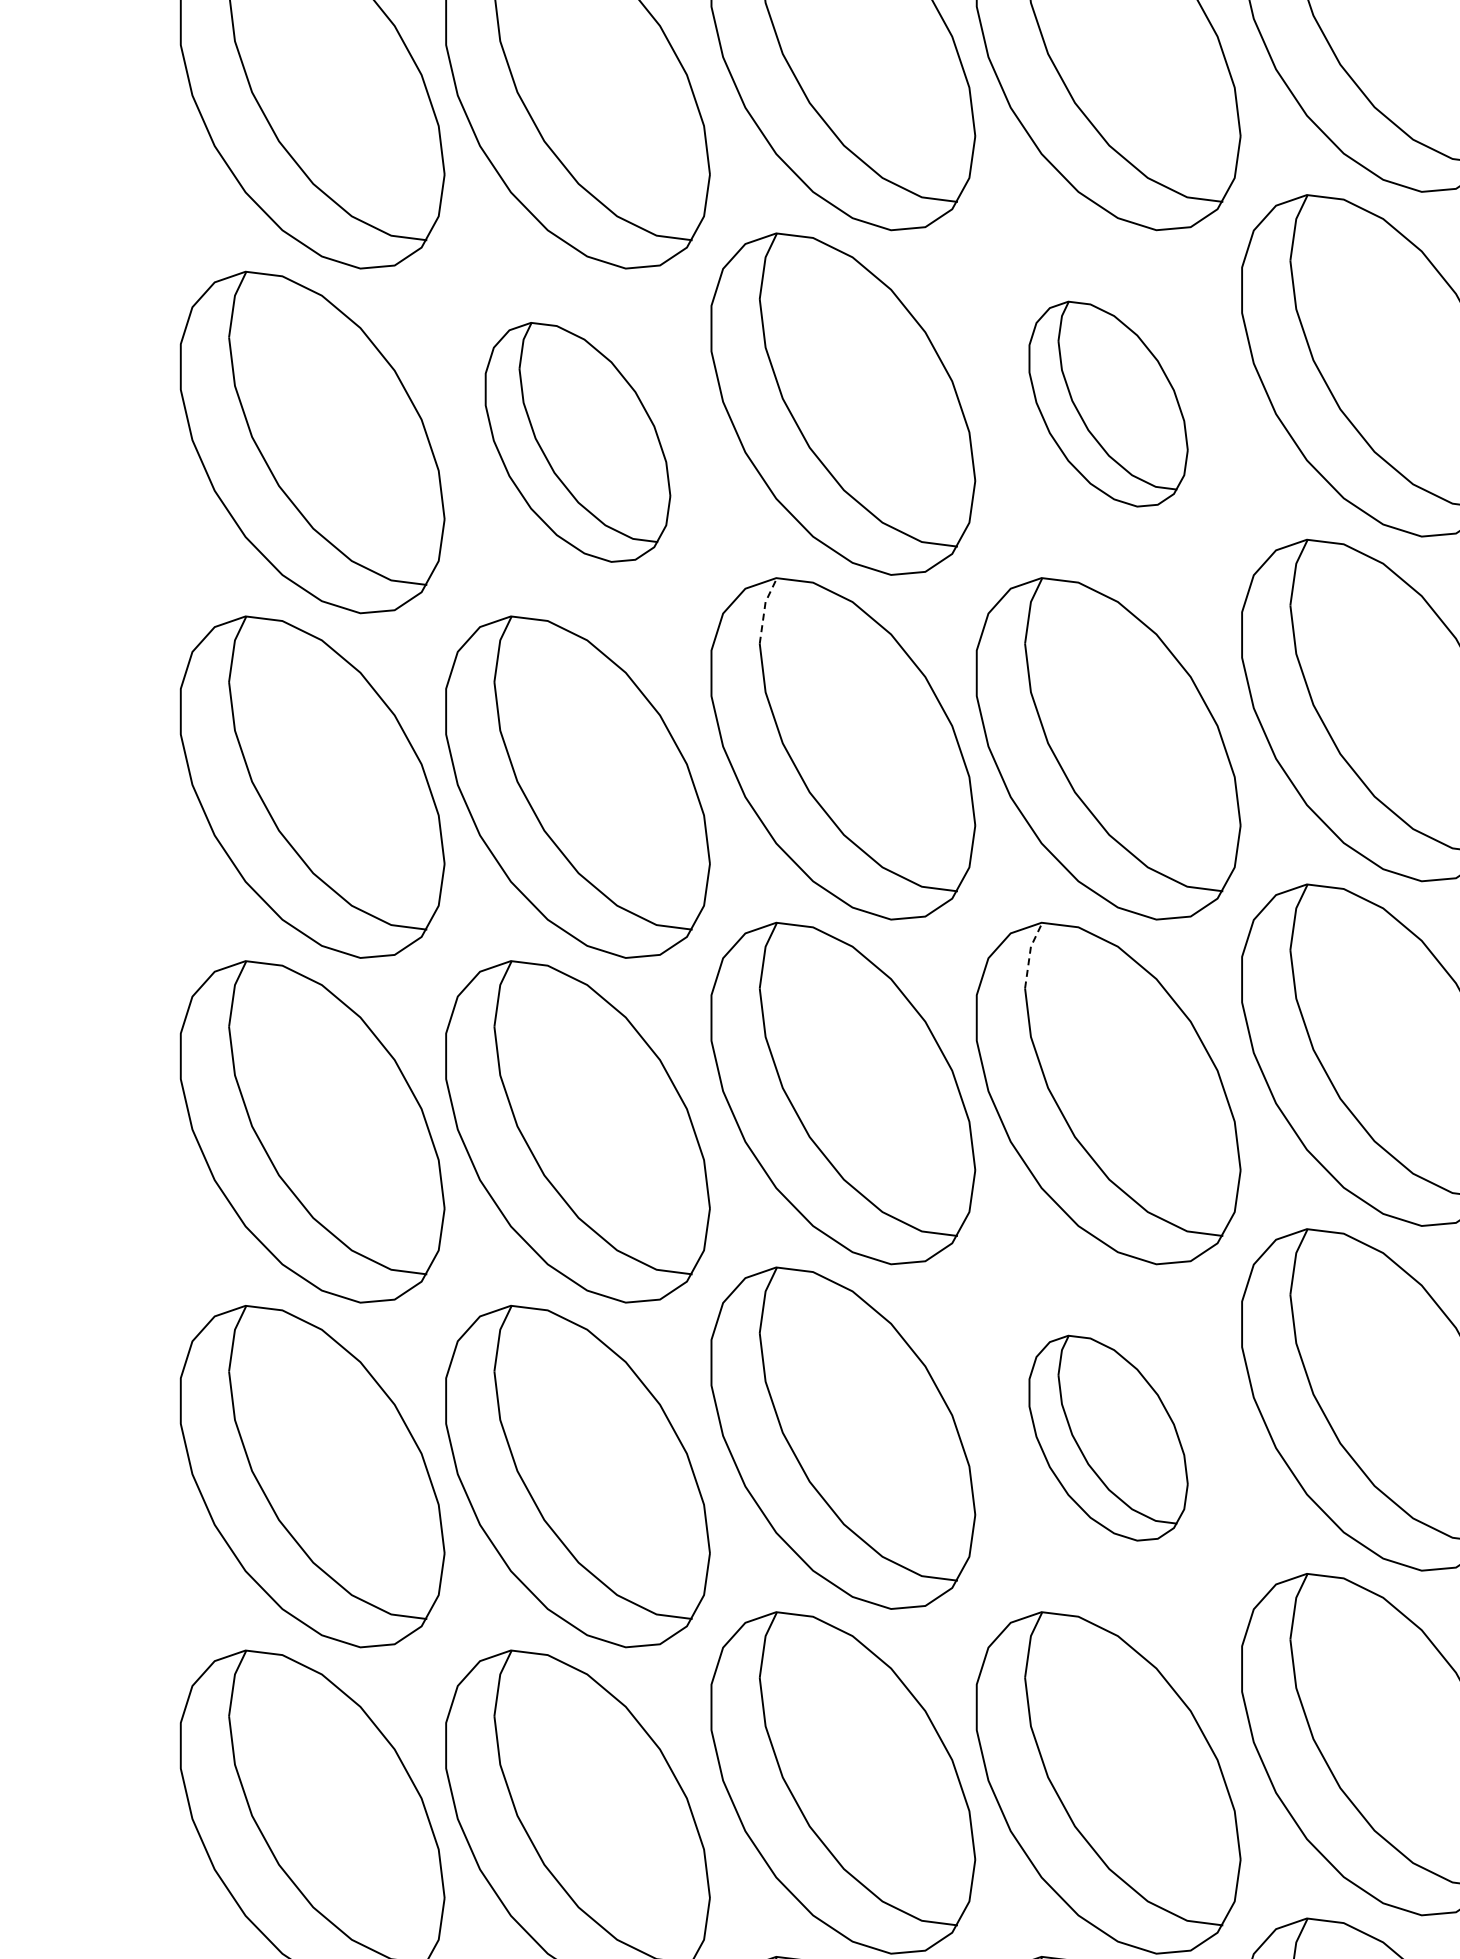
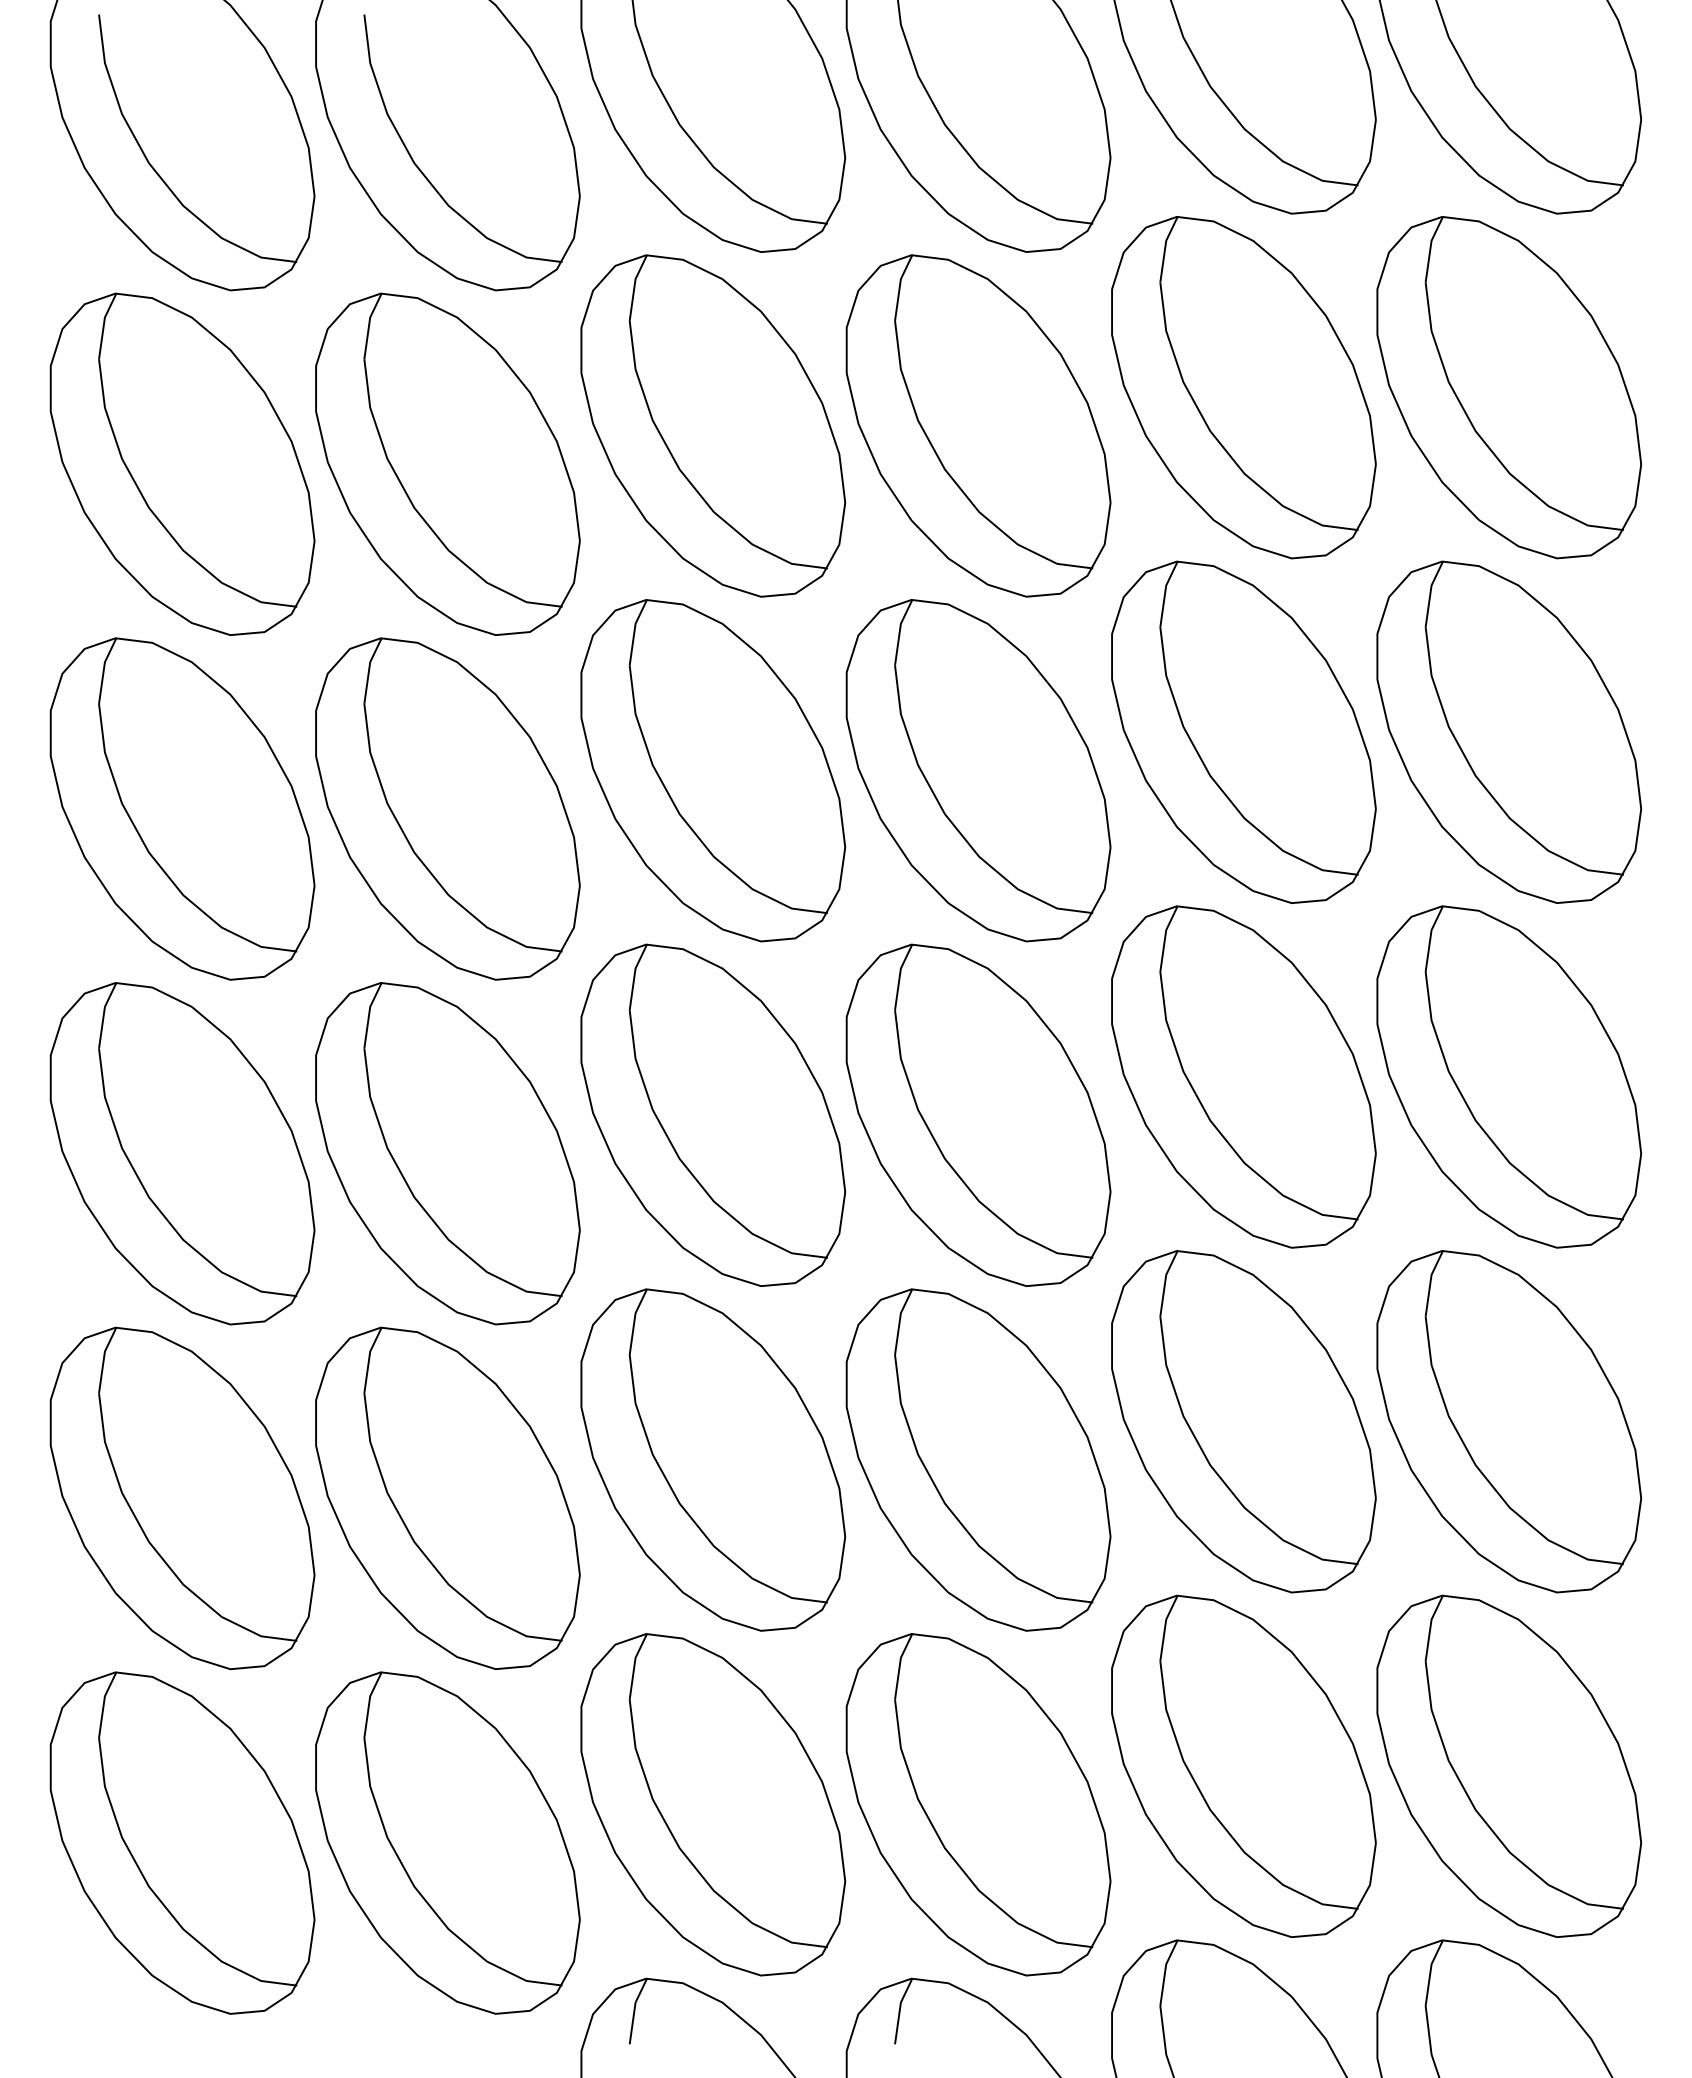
part: (1108, 403) -> (978, 425), size x1.67
part: (577, 441) -> (447, 463), size x1.43
line: (764, 608) -> (634, 630), dashed -> solid
line: (1029, 953) -> (899, 975), dashed -> solid
part: (1108, 1437) -> (978, 1459), size x1.67

